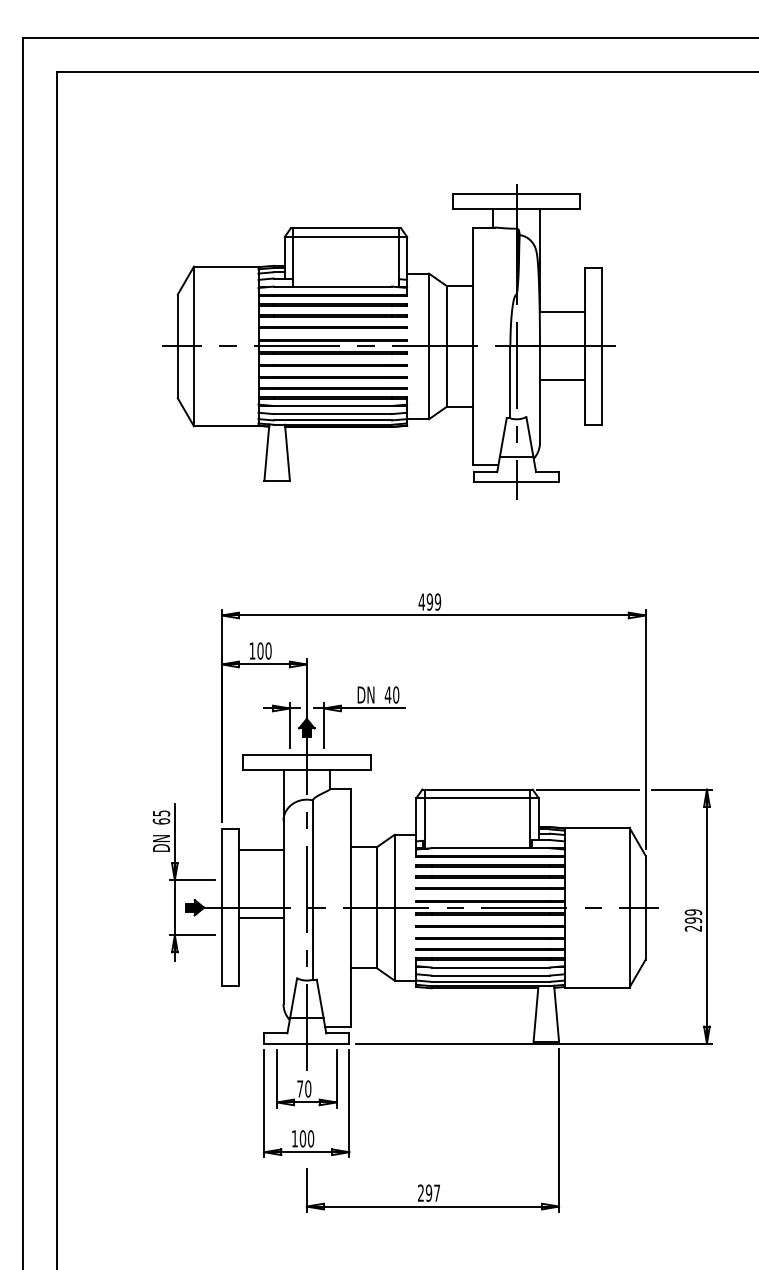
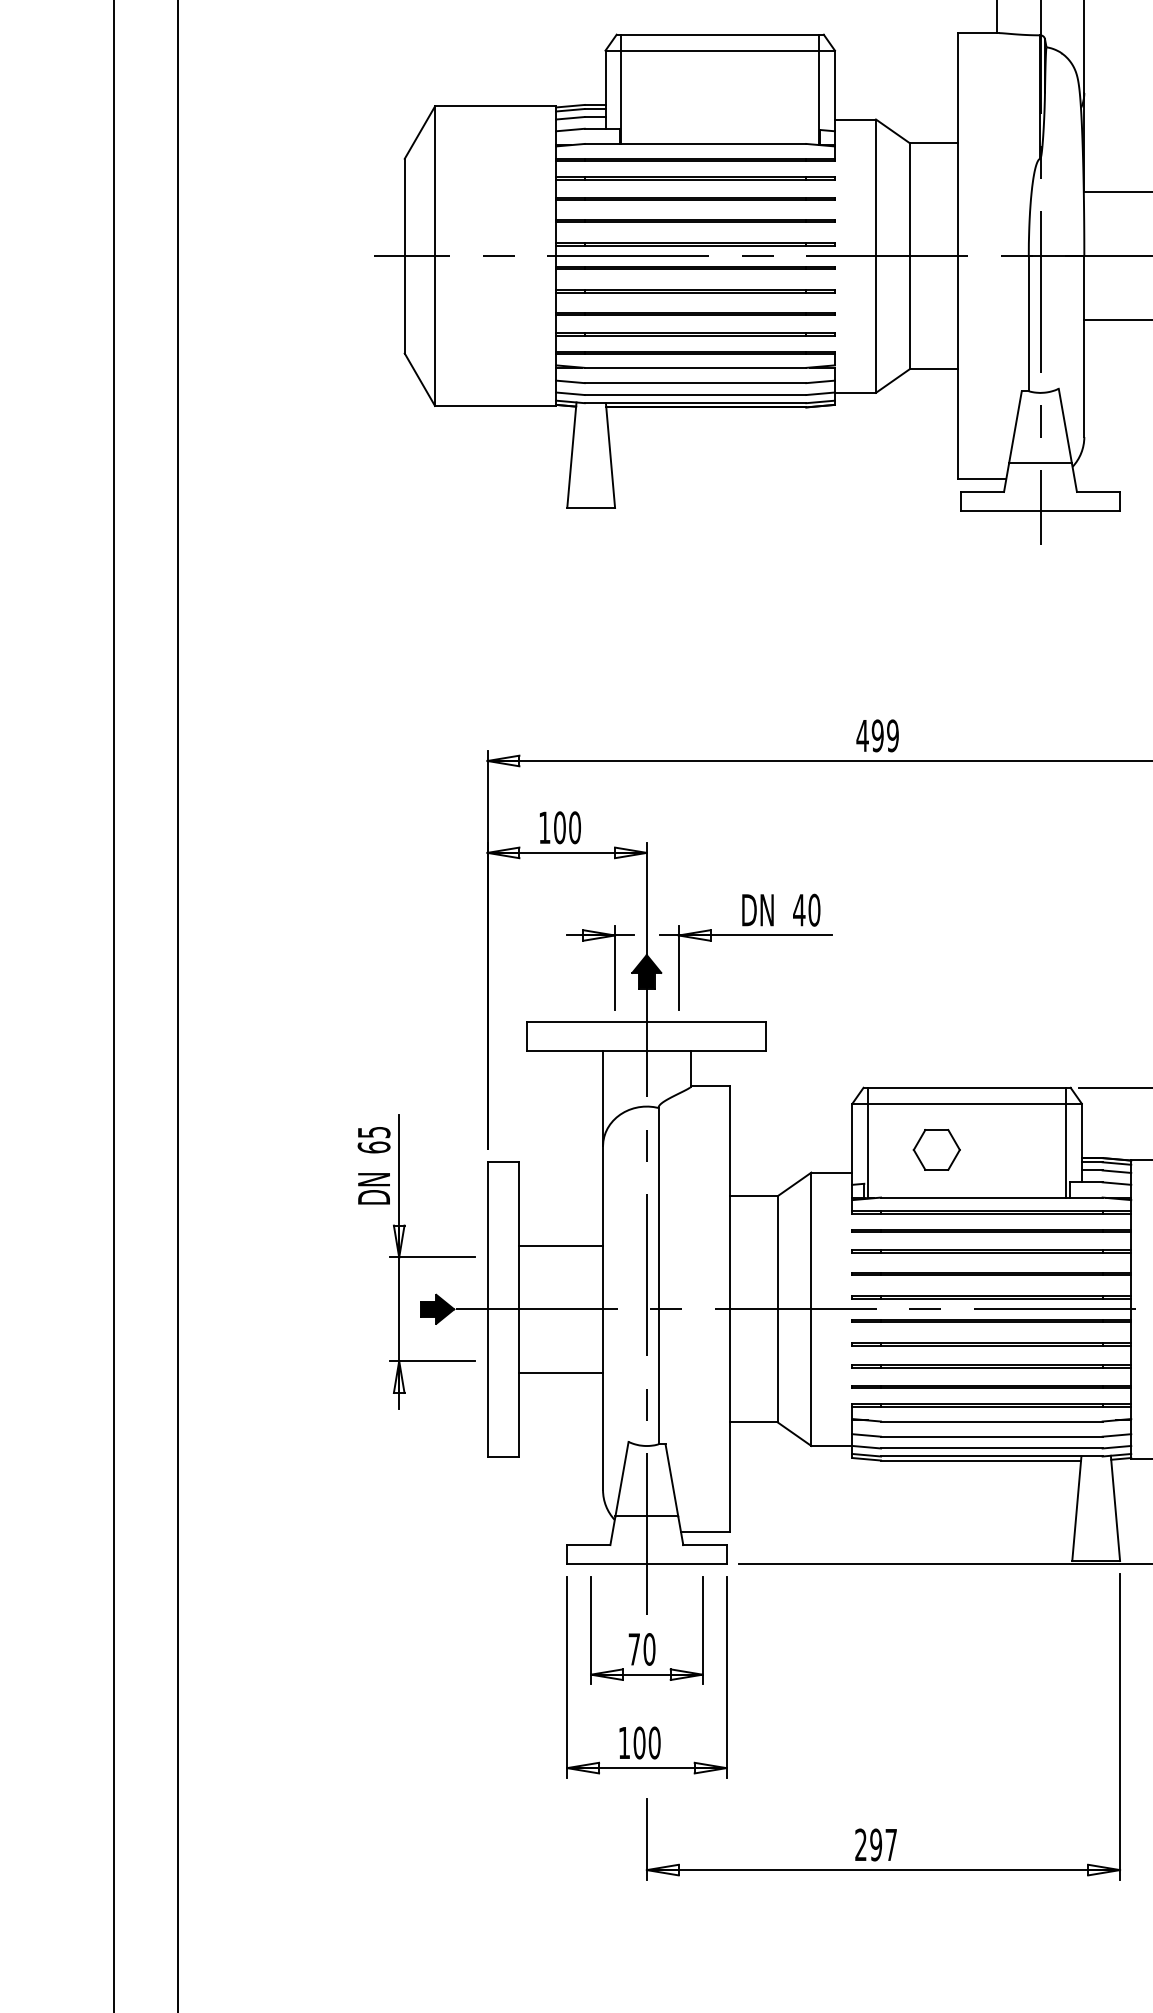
part: (461, 822) -> (937, 1149), added
line: (260, 849) -> (559, 1245), moved
line: (260, 917) -> (559, 1372), moved

